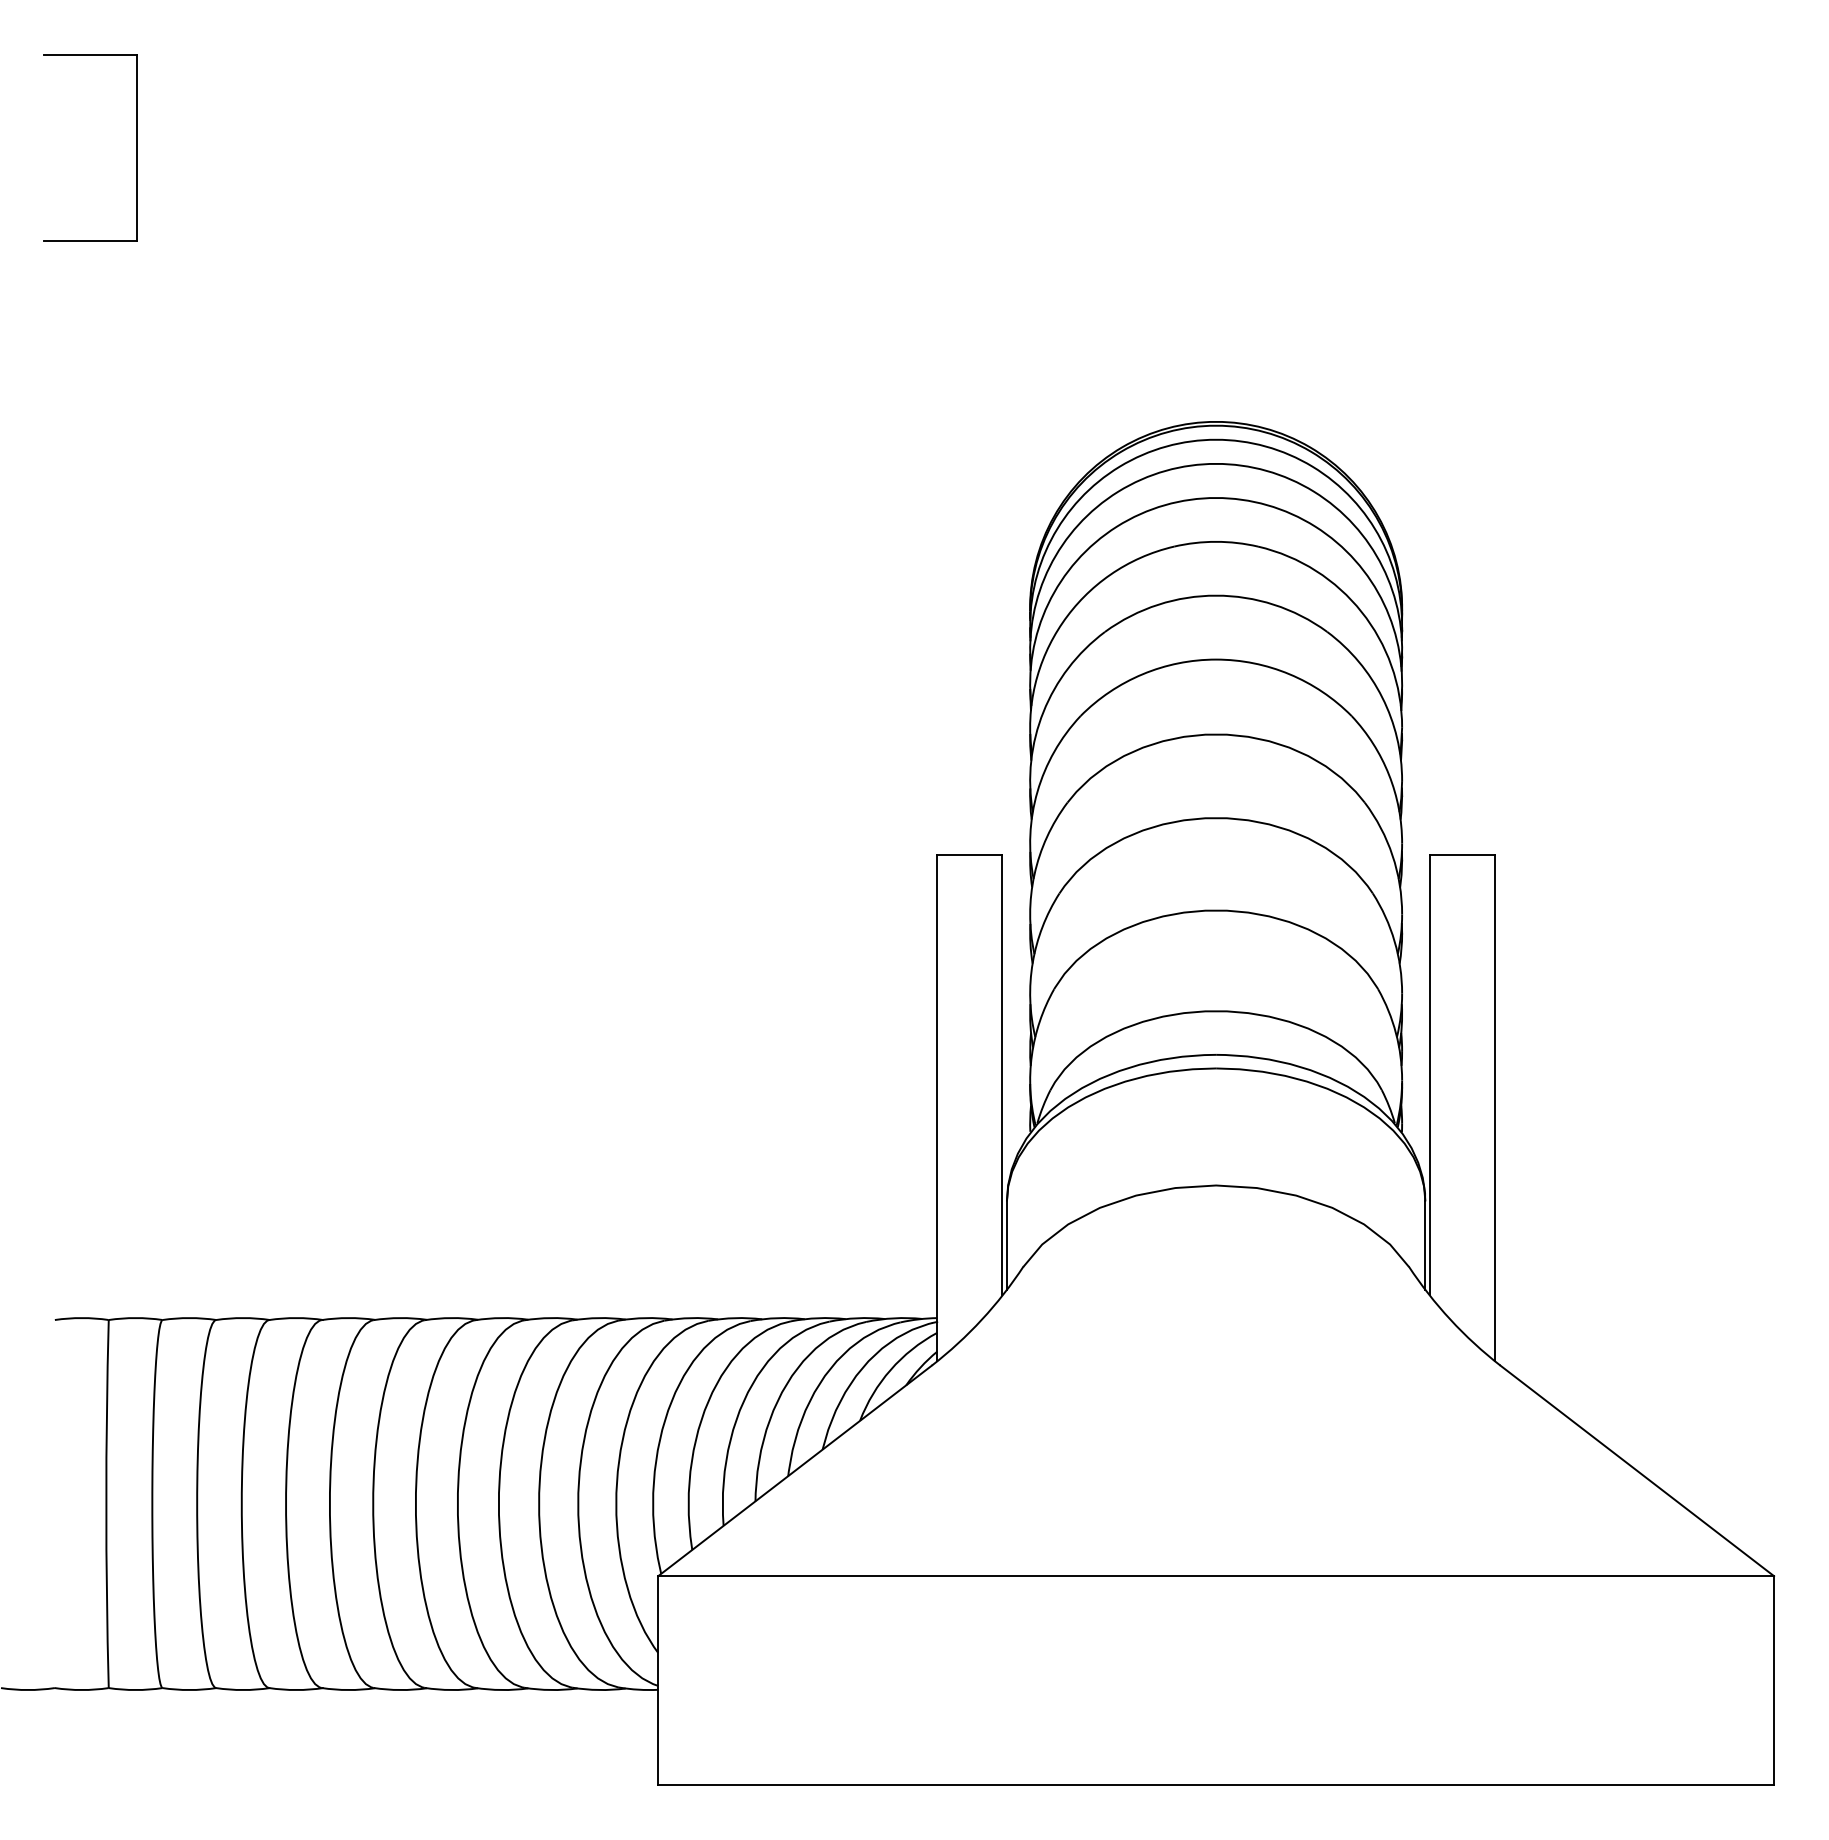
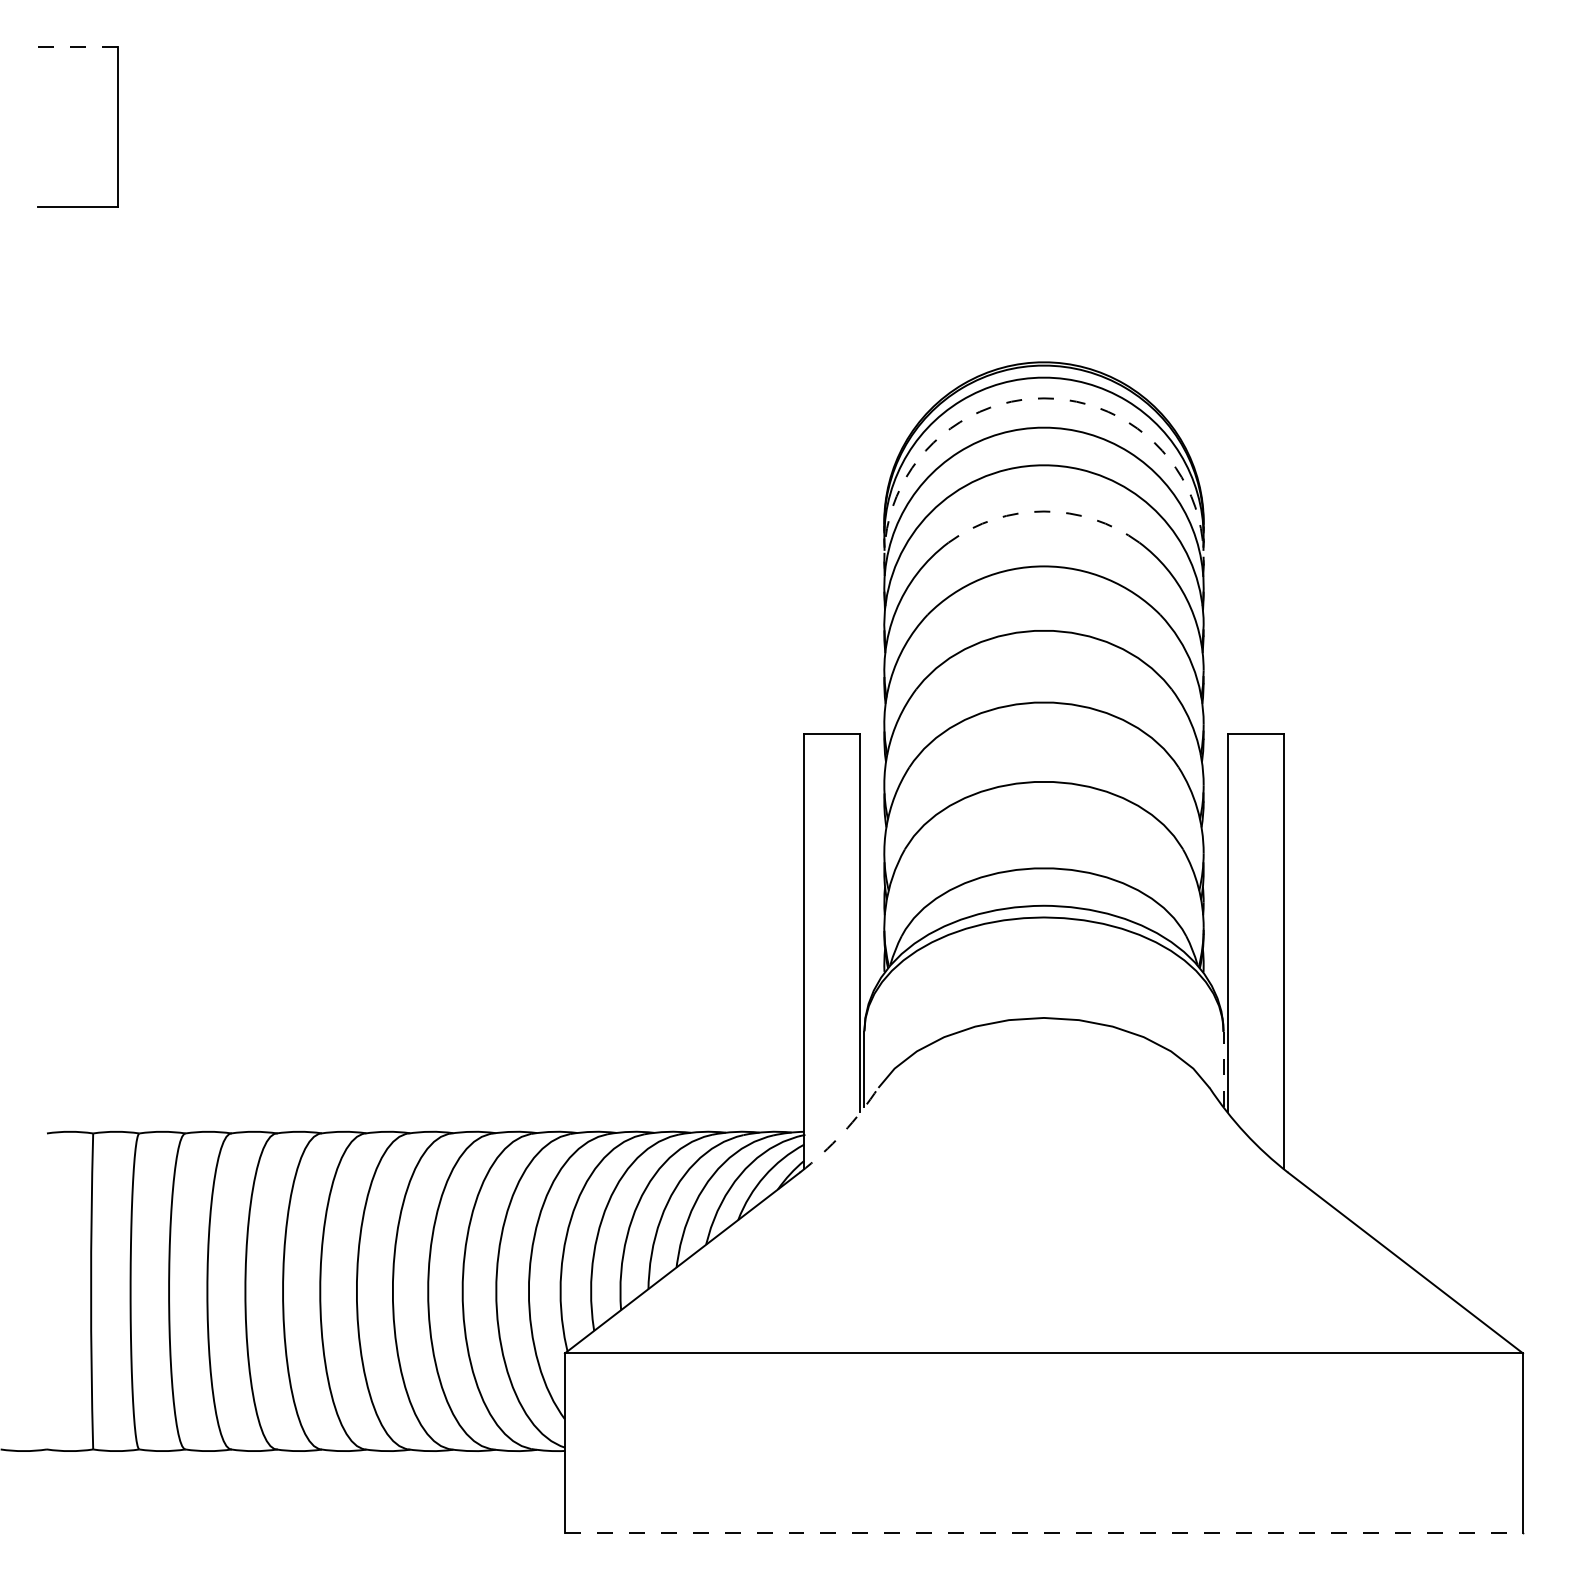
line: (91, 55) -> (78, 47), solid -> dashed
arc: (1216, 463) -> (1044, 398), solid -> dashed
arc: (1216, 595) -> (1044, 511), solid -> dashed
line: (1425, 1244) -> (1223, 1068), solid -> dashed
arc: (981, 1319) -> (842, 1133), solid -> dashed
line: (1216, 1784) -> (1044, 1532), solid -> dashed

